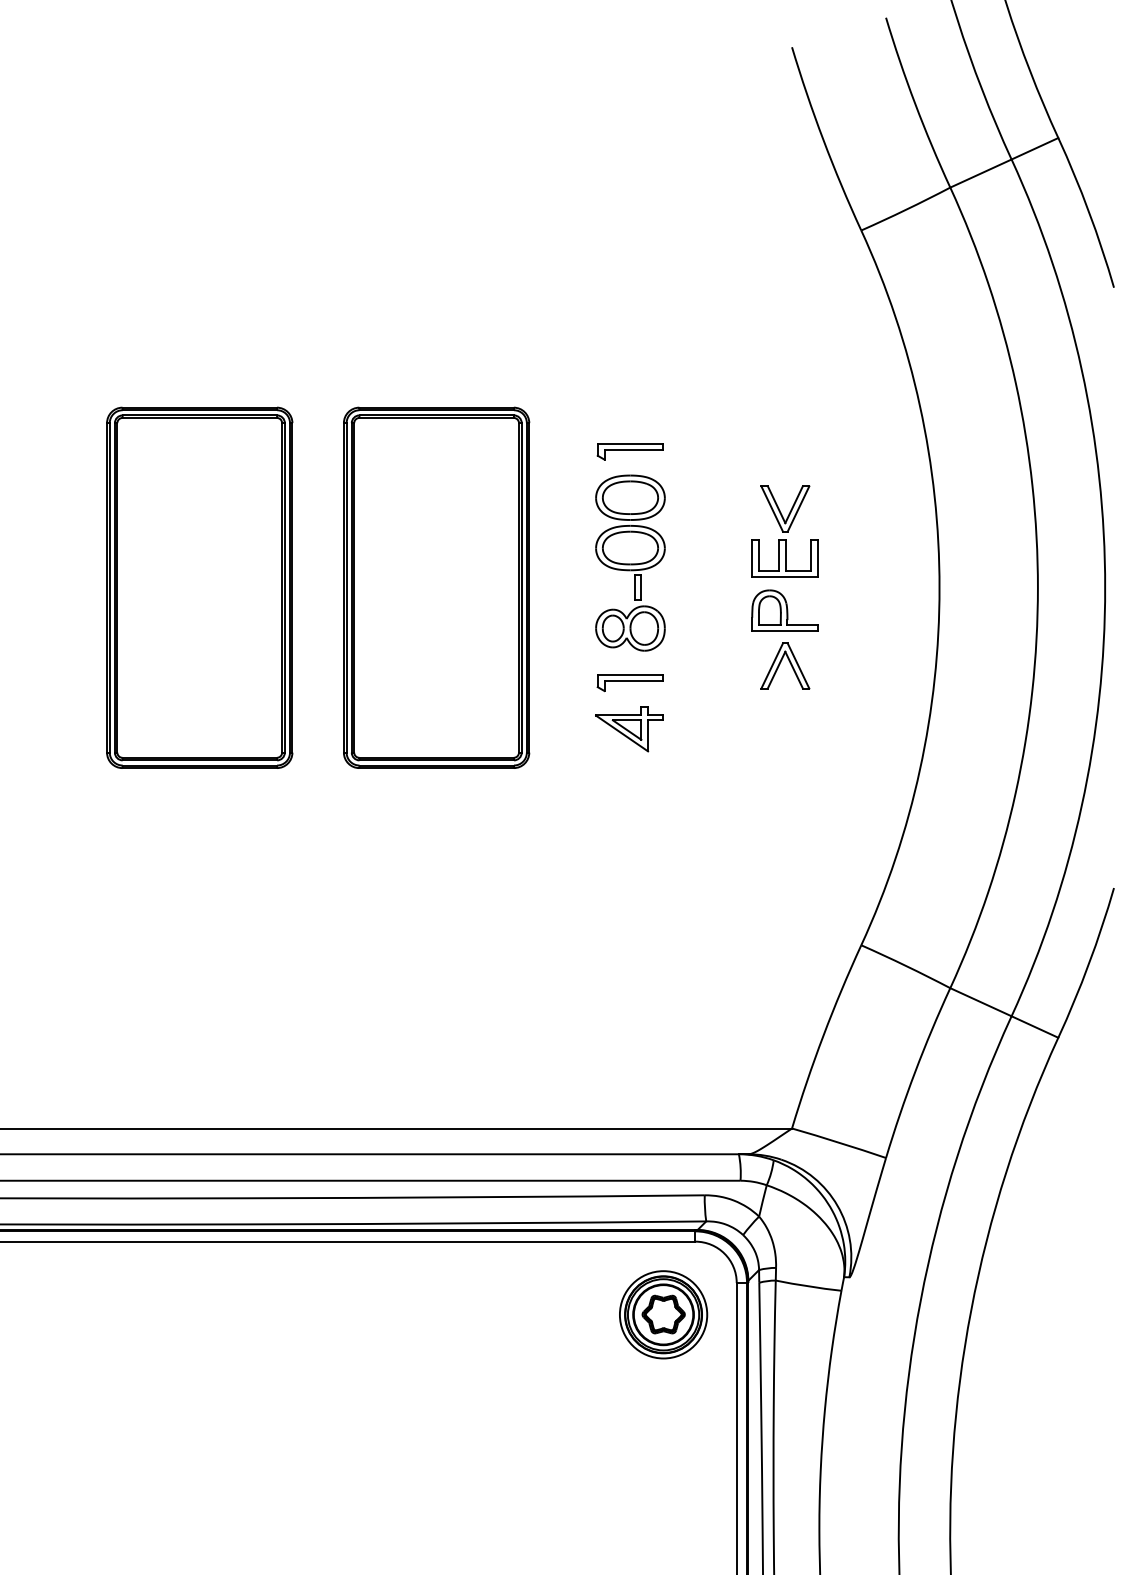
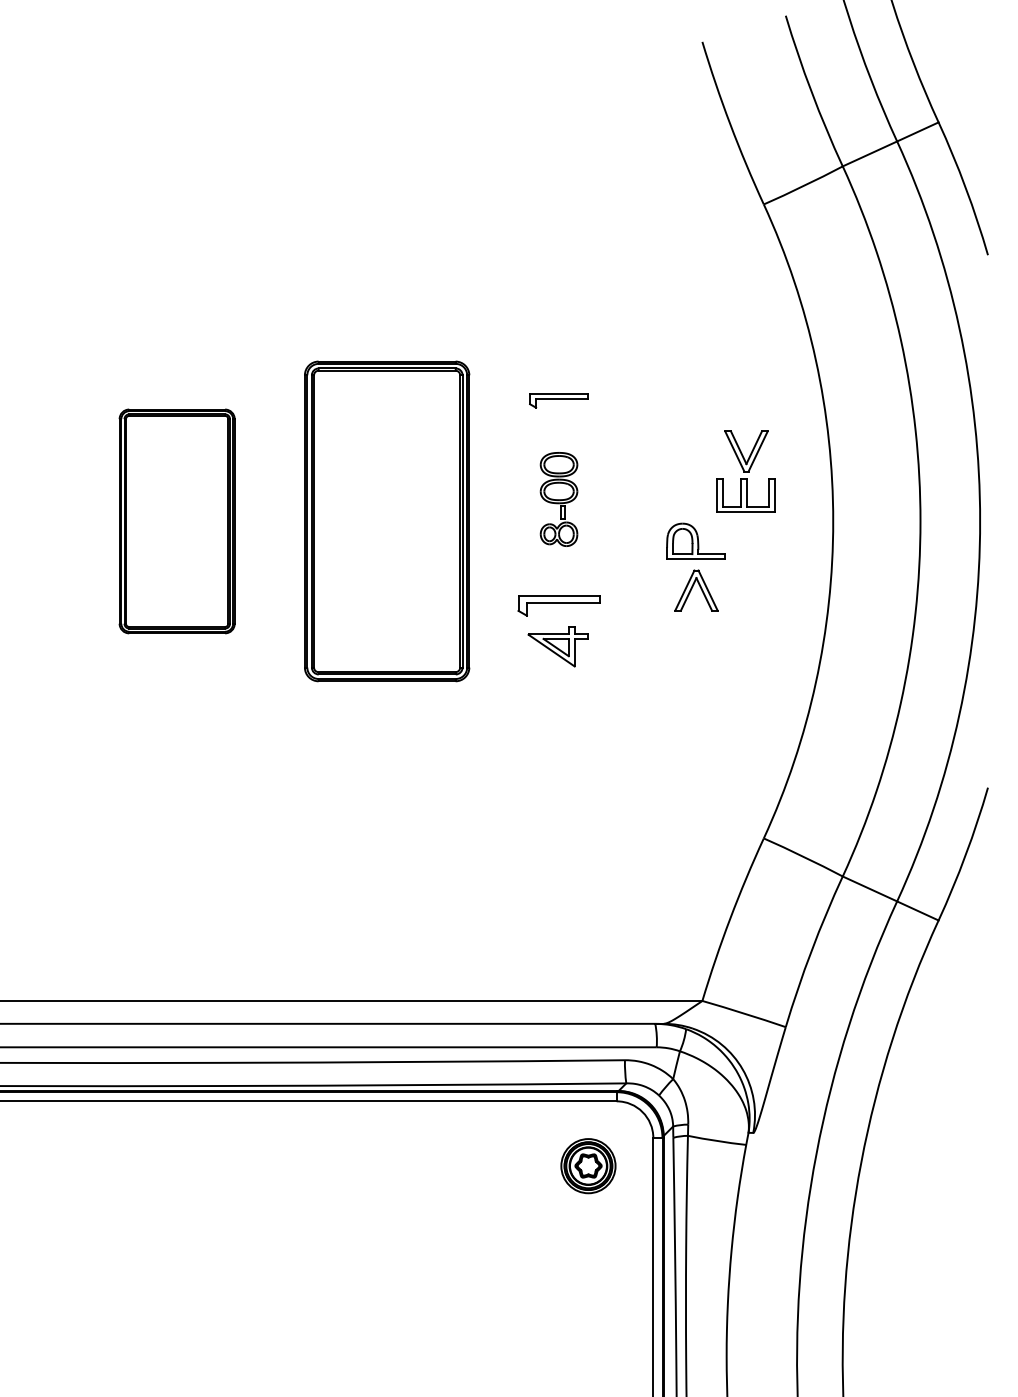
part: (784, 531) -> (745, 471), moved
part: (629, 563) -> (558, 499), size x0.6
part: (200, 587) -> (177, 521), size x0.7
part: (629, 682) -> (558, 605), size x1.4
part: (663, 1313) -> (588, 1165), size x0.7

